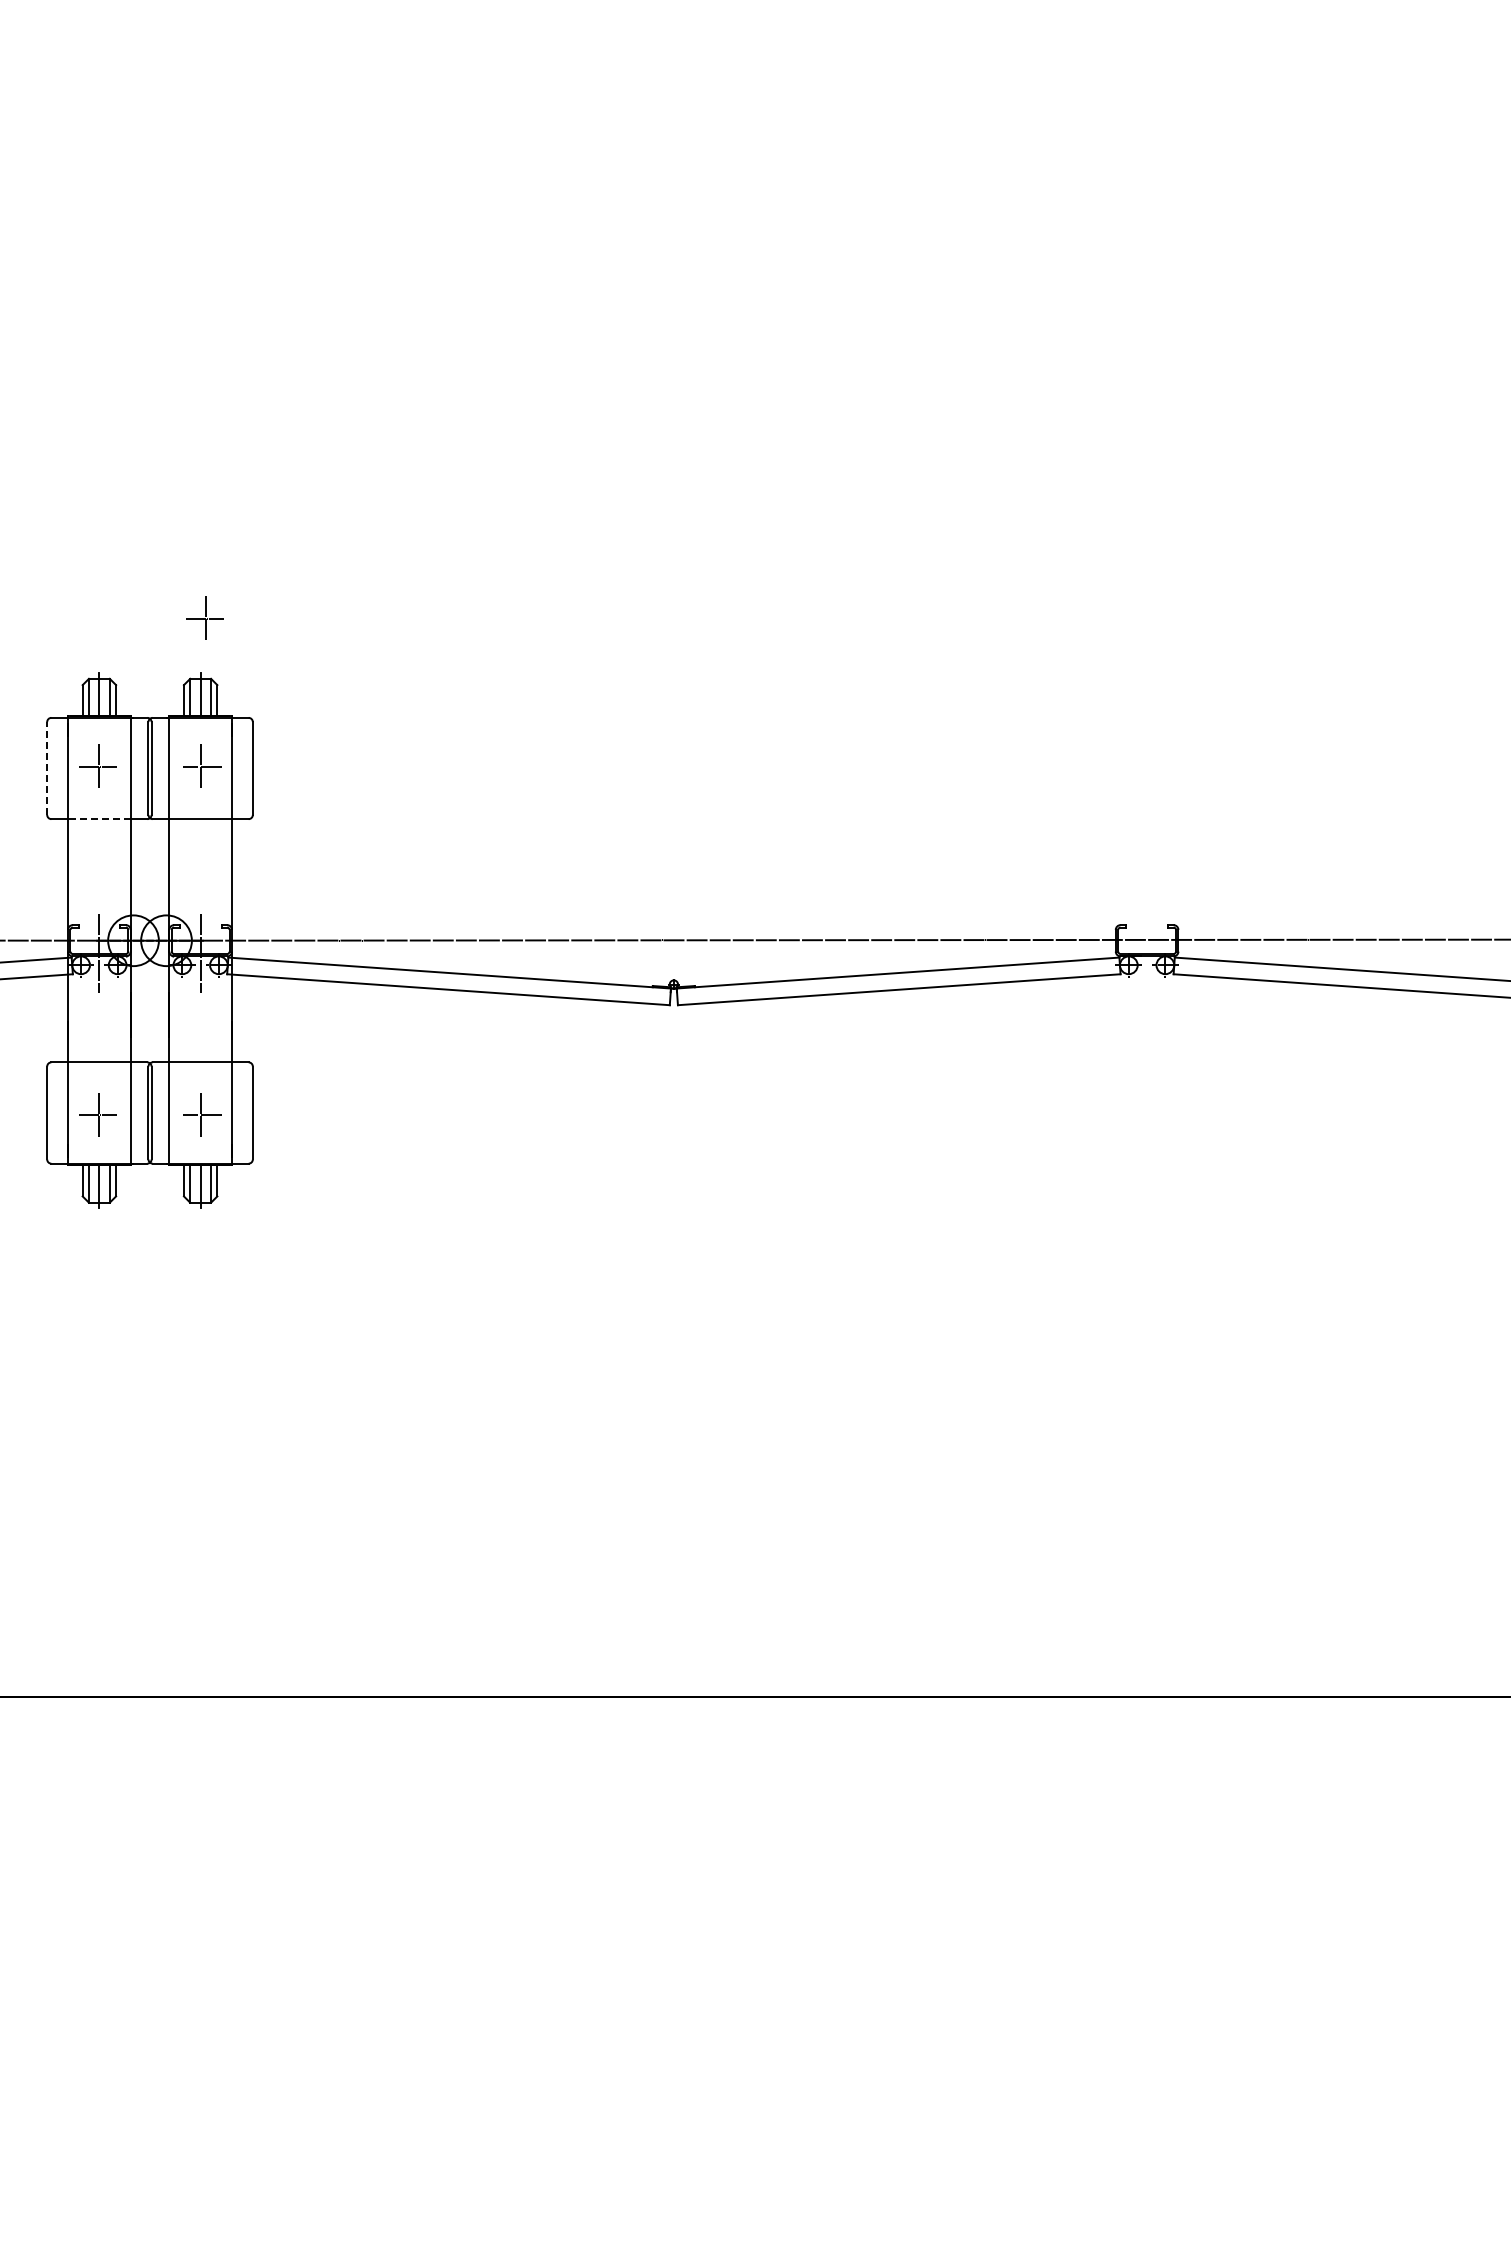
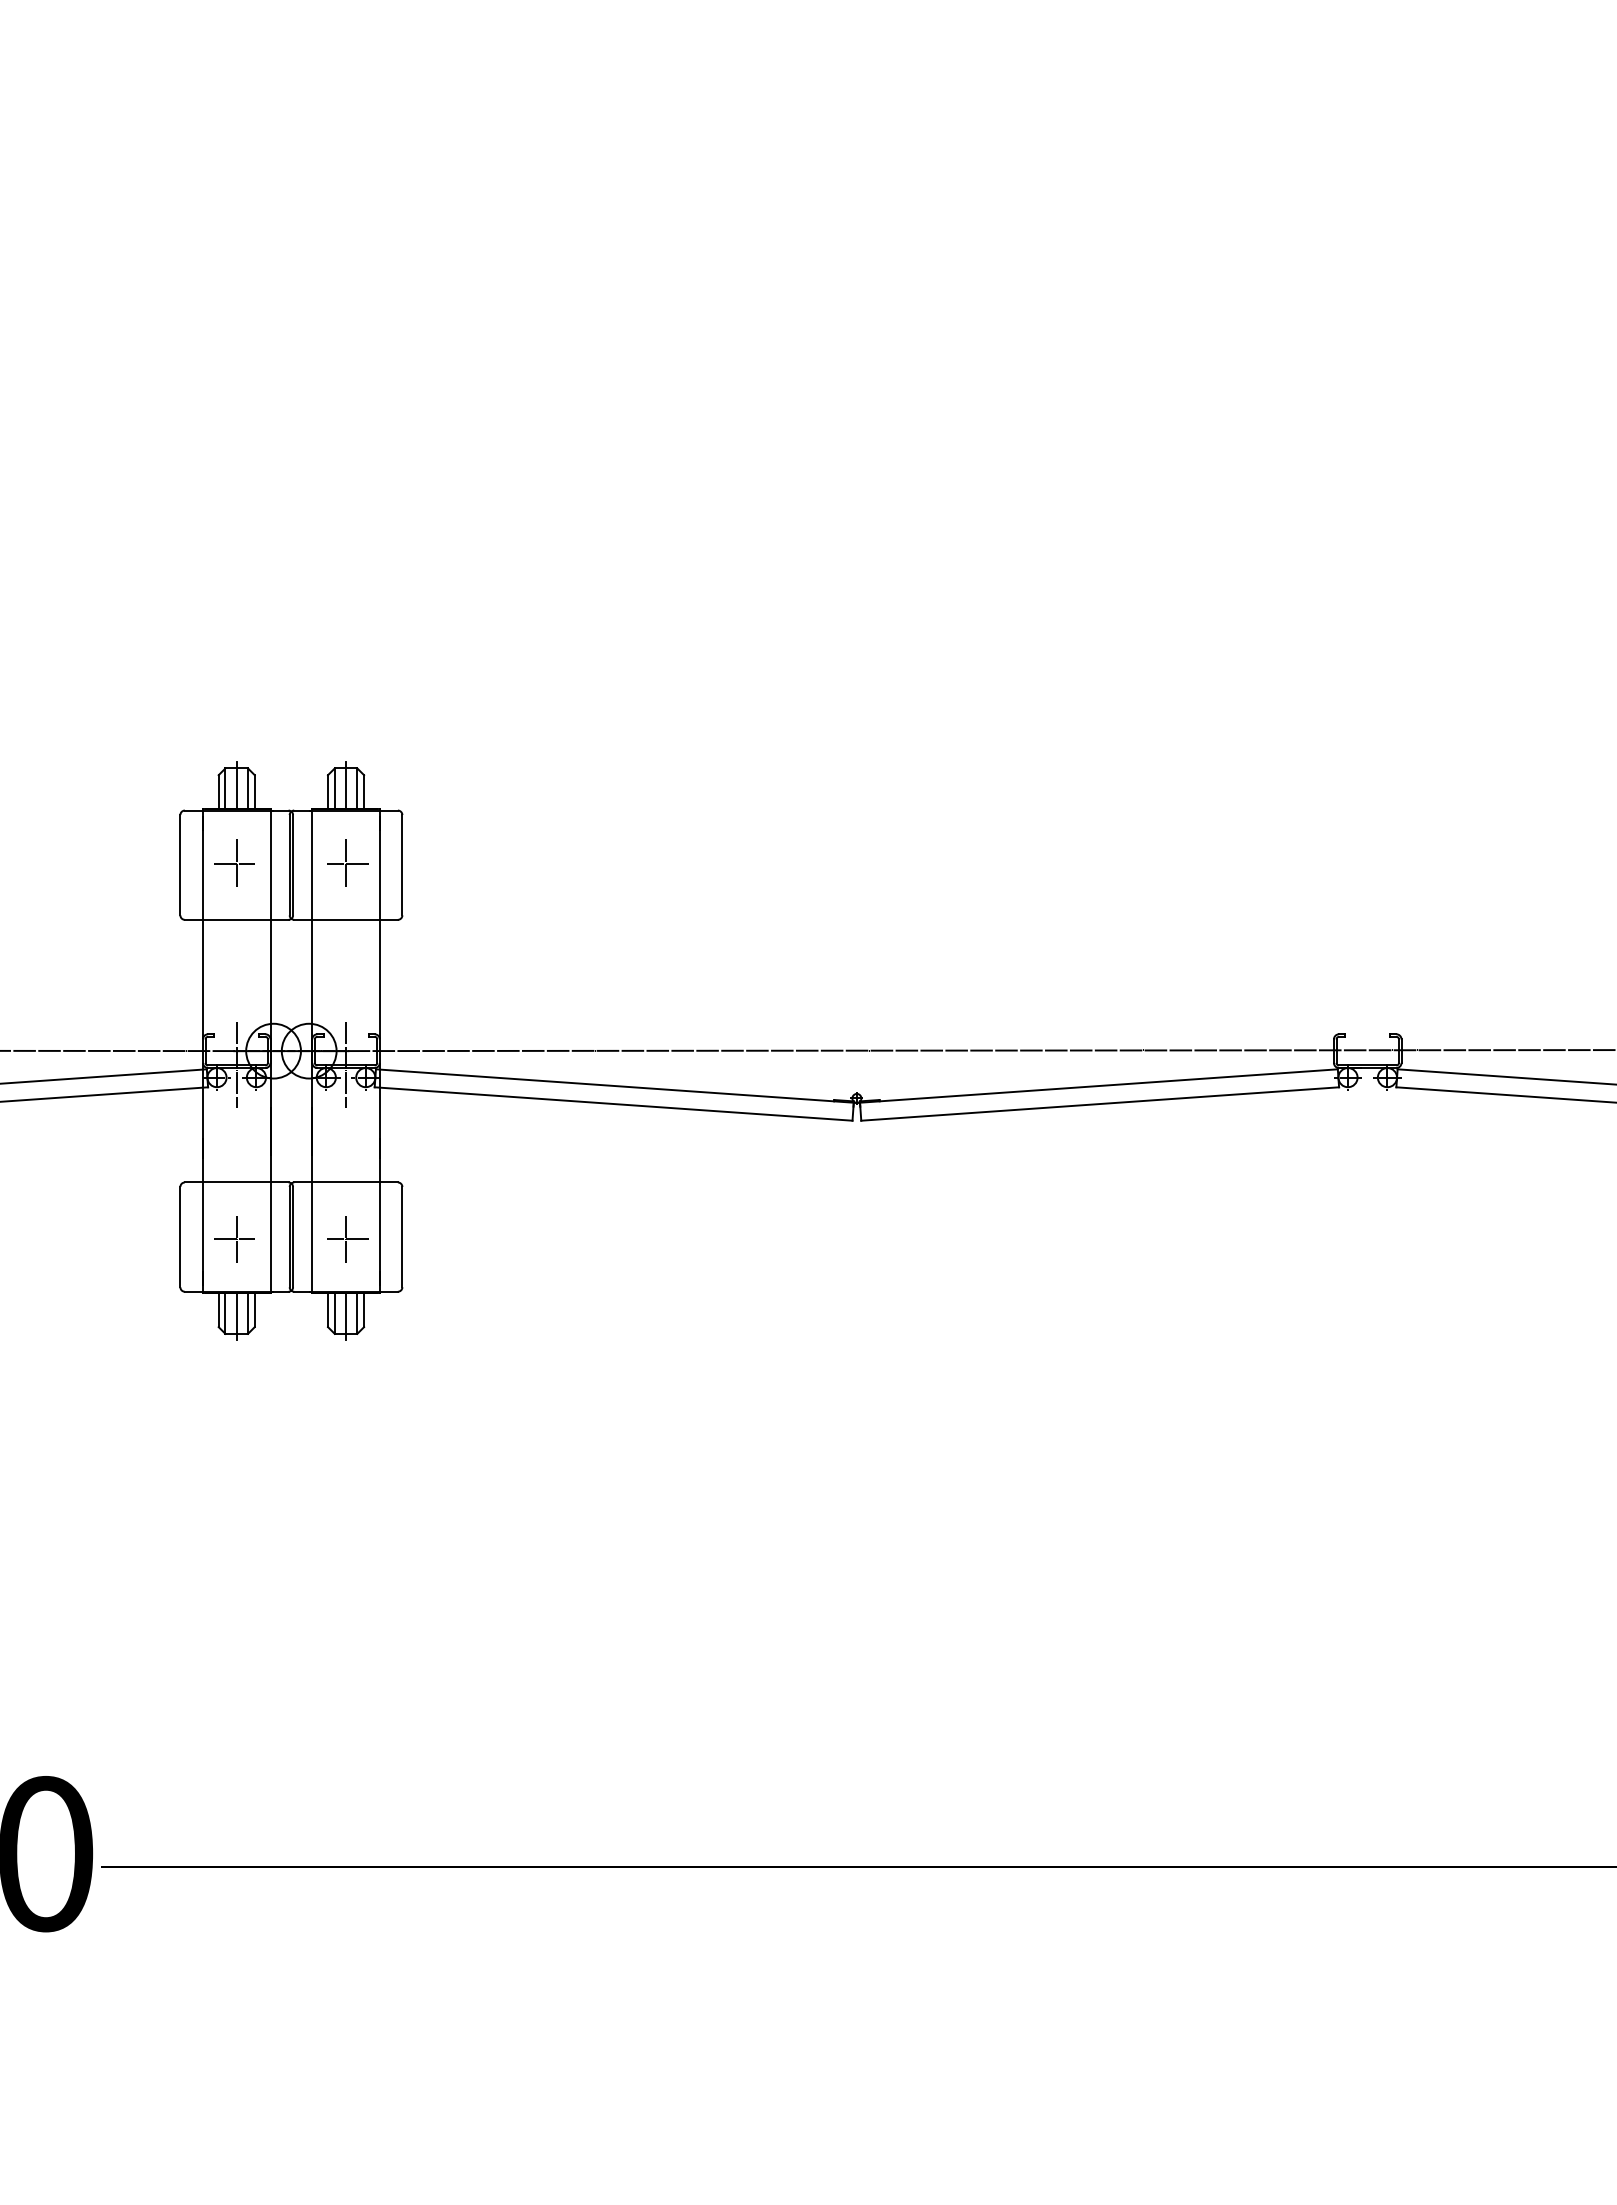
part: (204, 617) -> (350, 702), removed
line: (47, 768) -> (180, 865), dashed -> solid
line: (98, 819) -> (235, 920), dashed -> solid

